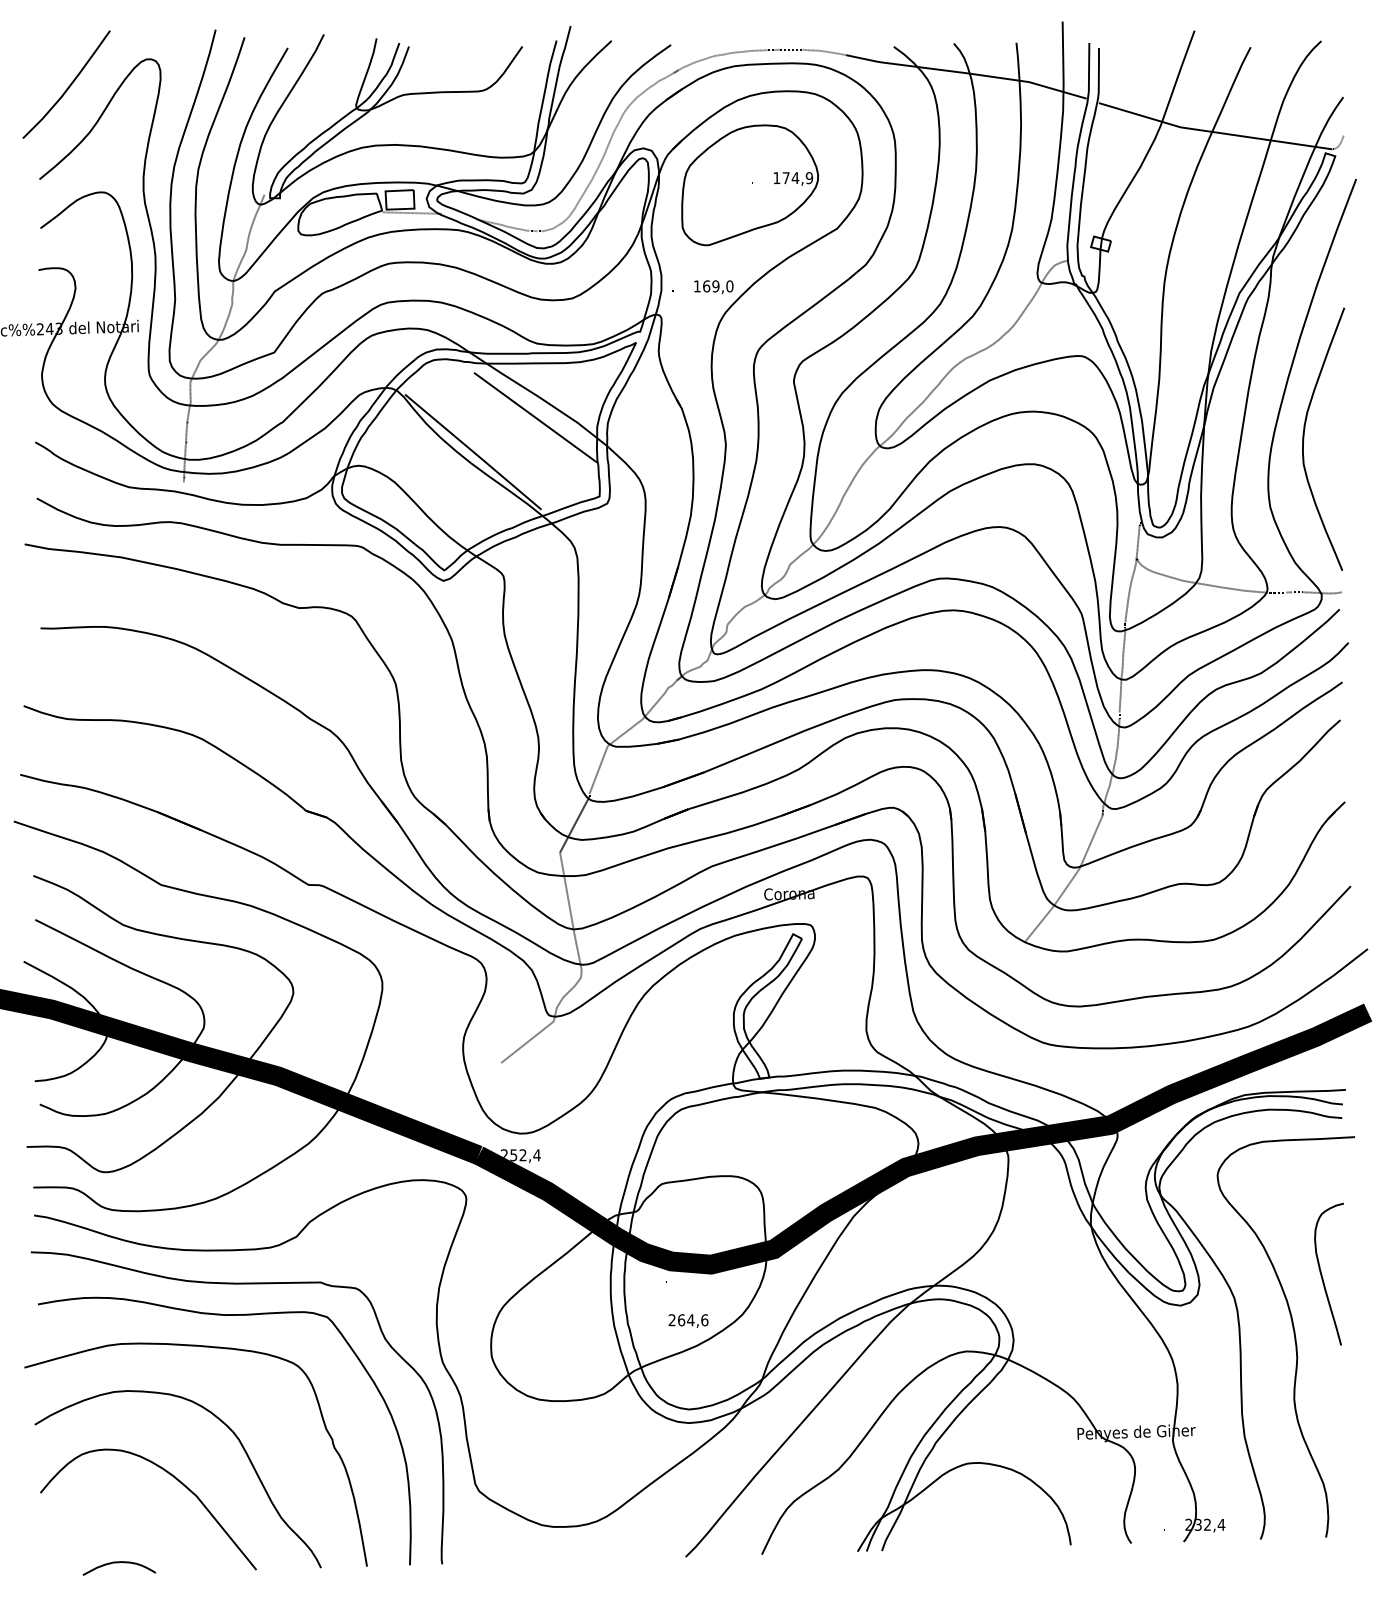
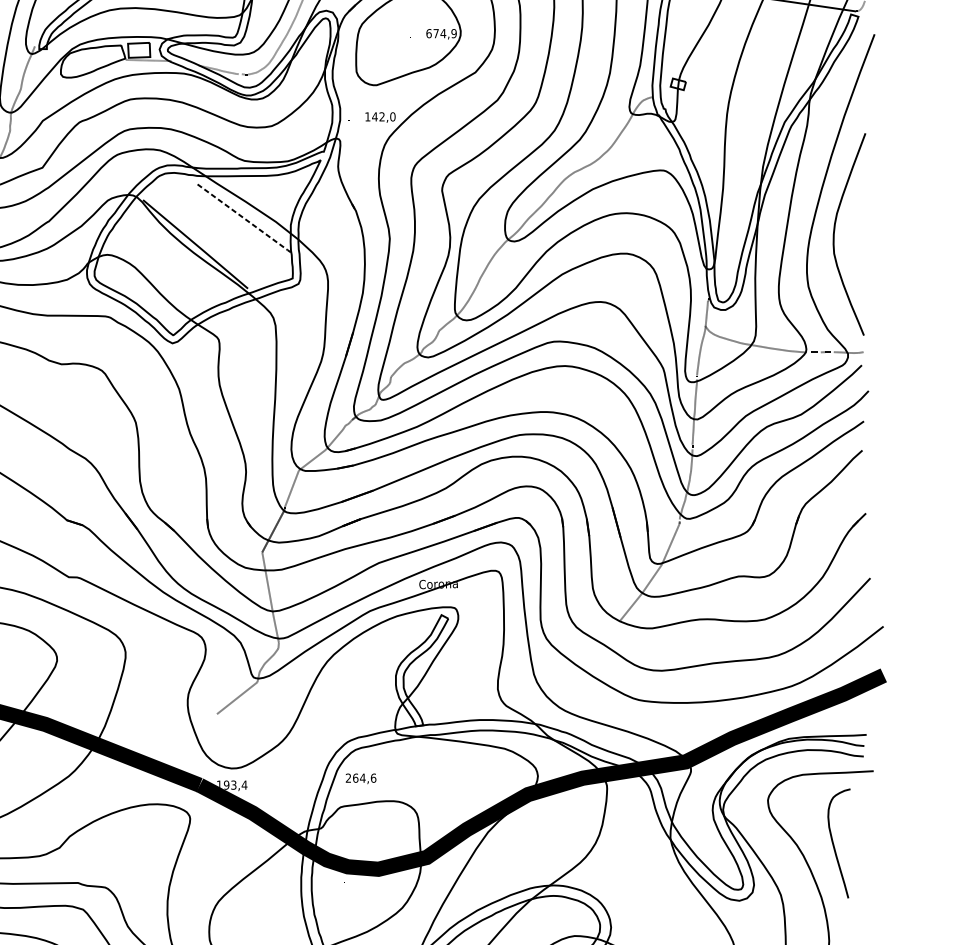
text: (776, 178) -> (428, 33), 174,9 -> 674,9
text: (710, 286) -> (377, 116), 169,0 -> 142,0
line: (535, 417) -> (243, 217), solid -> dashed
text: (513, 1155) -> (226, 785), 252,4 -> 193,4
curve: (1322, 1274) -> (834, 843), moved
text: (688, 1320) -> (361, 778), moved

